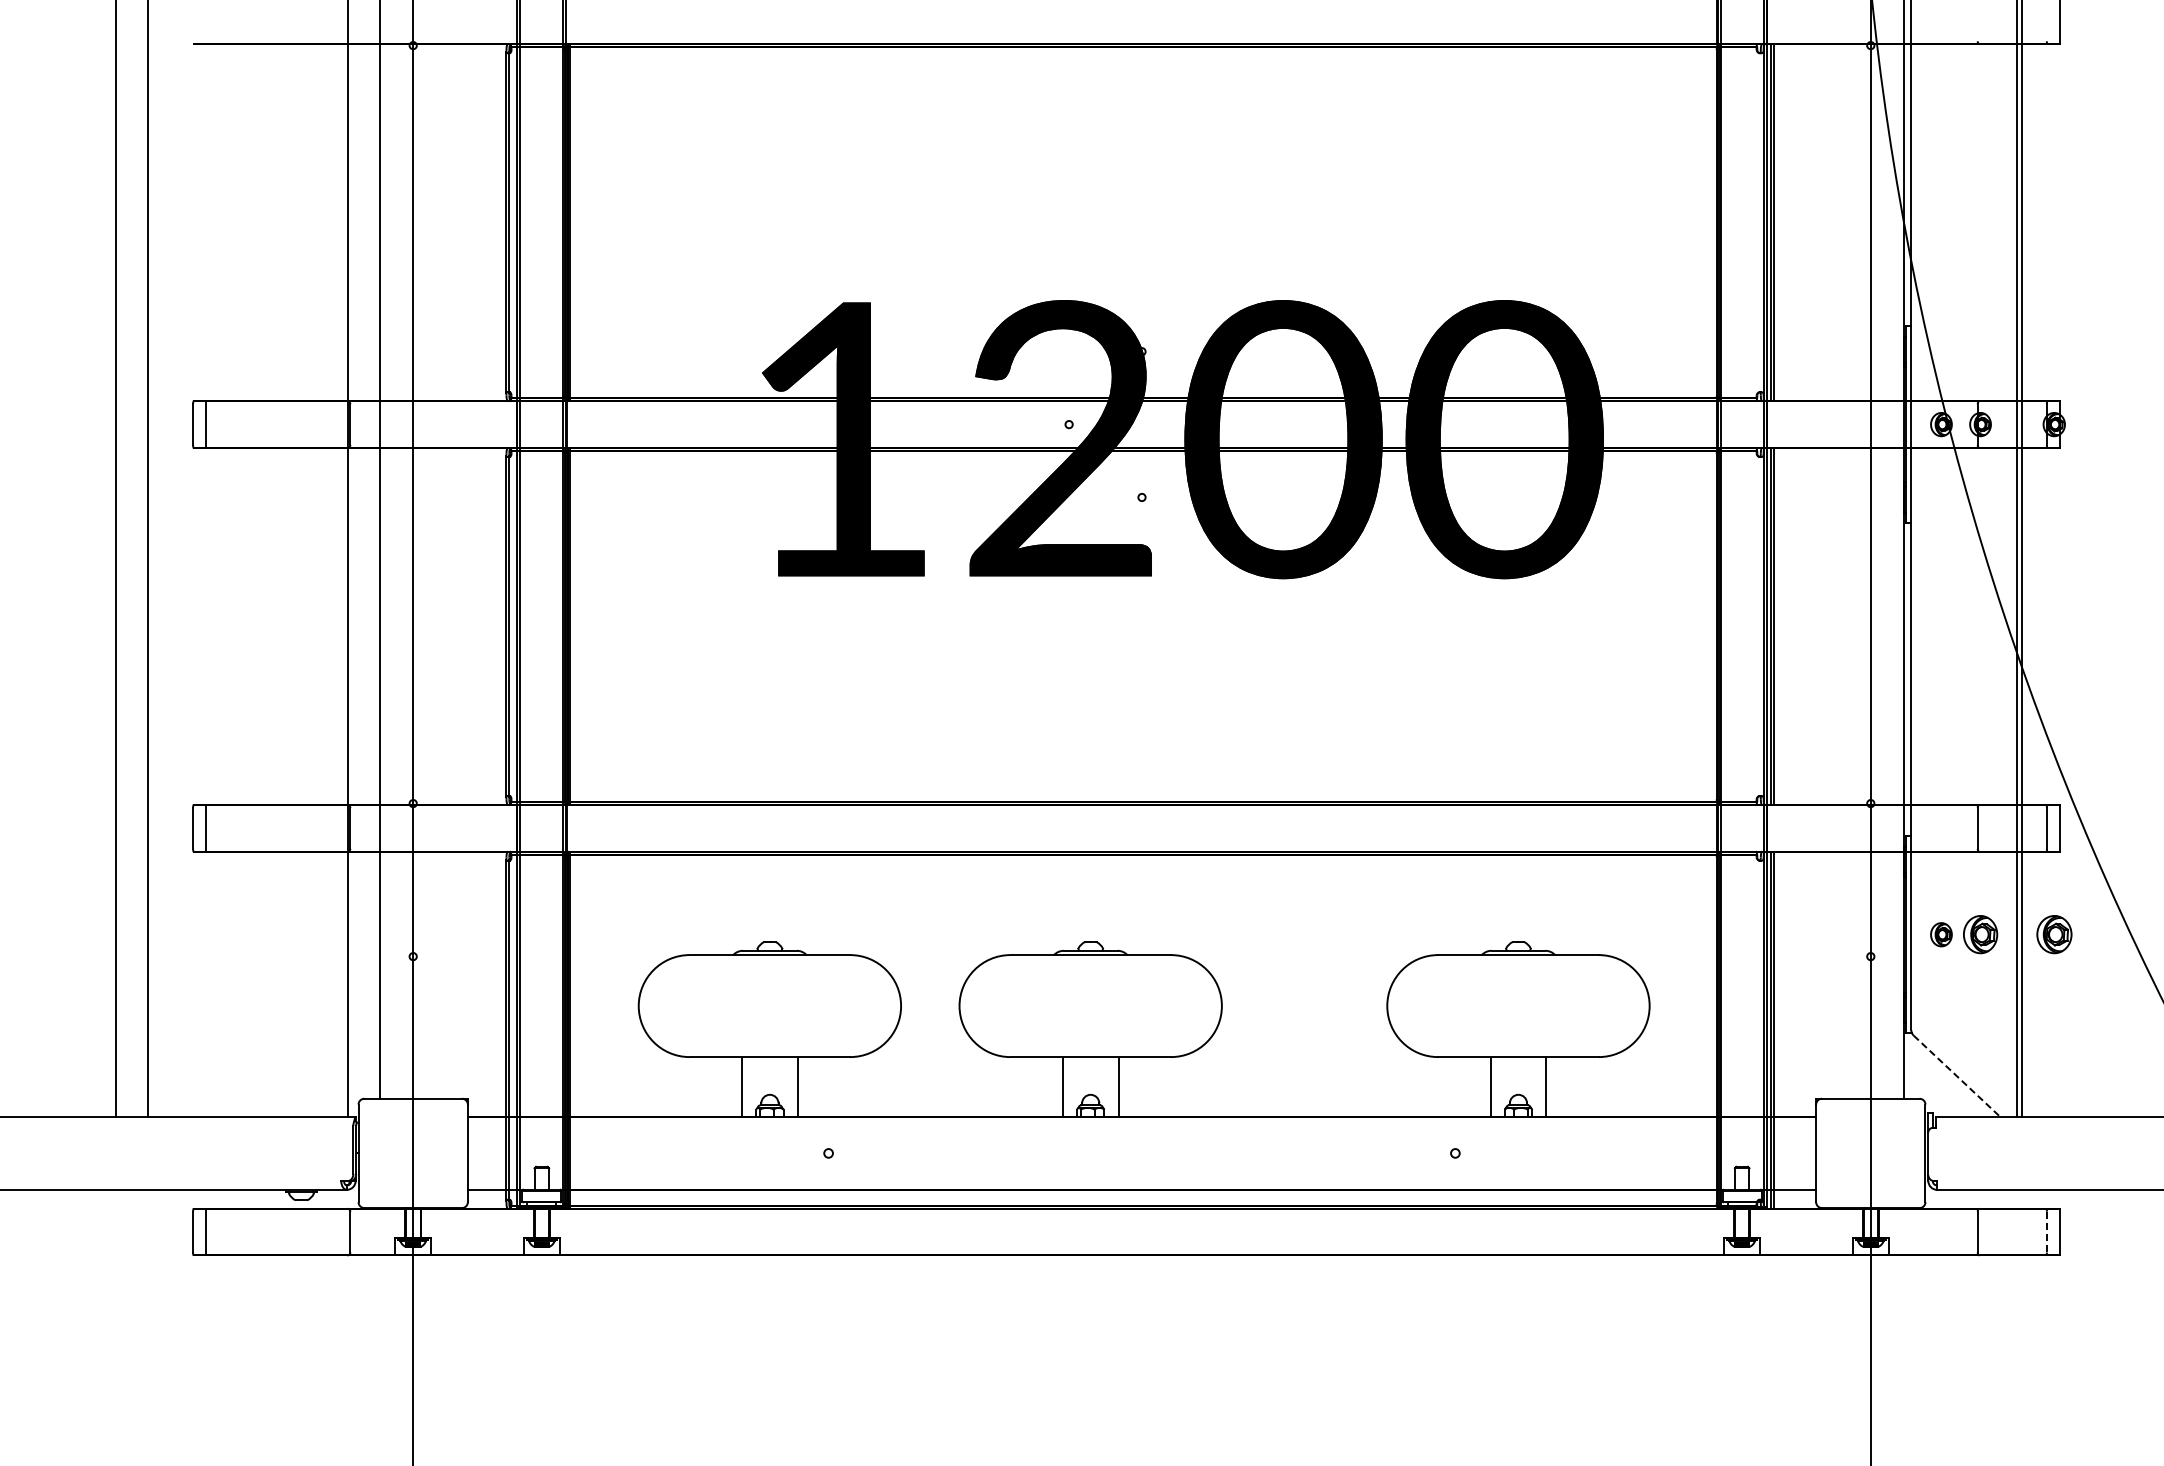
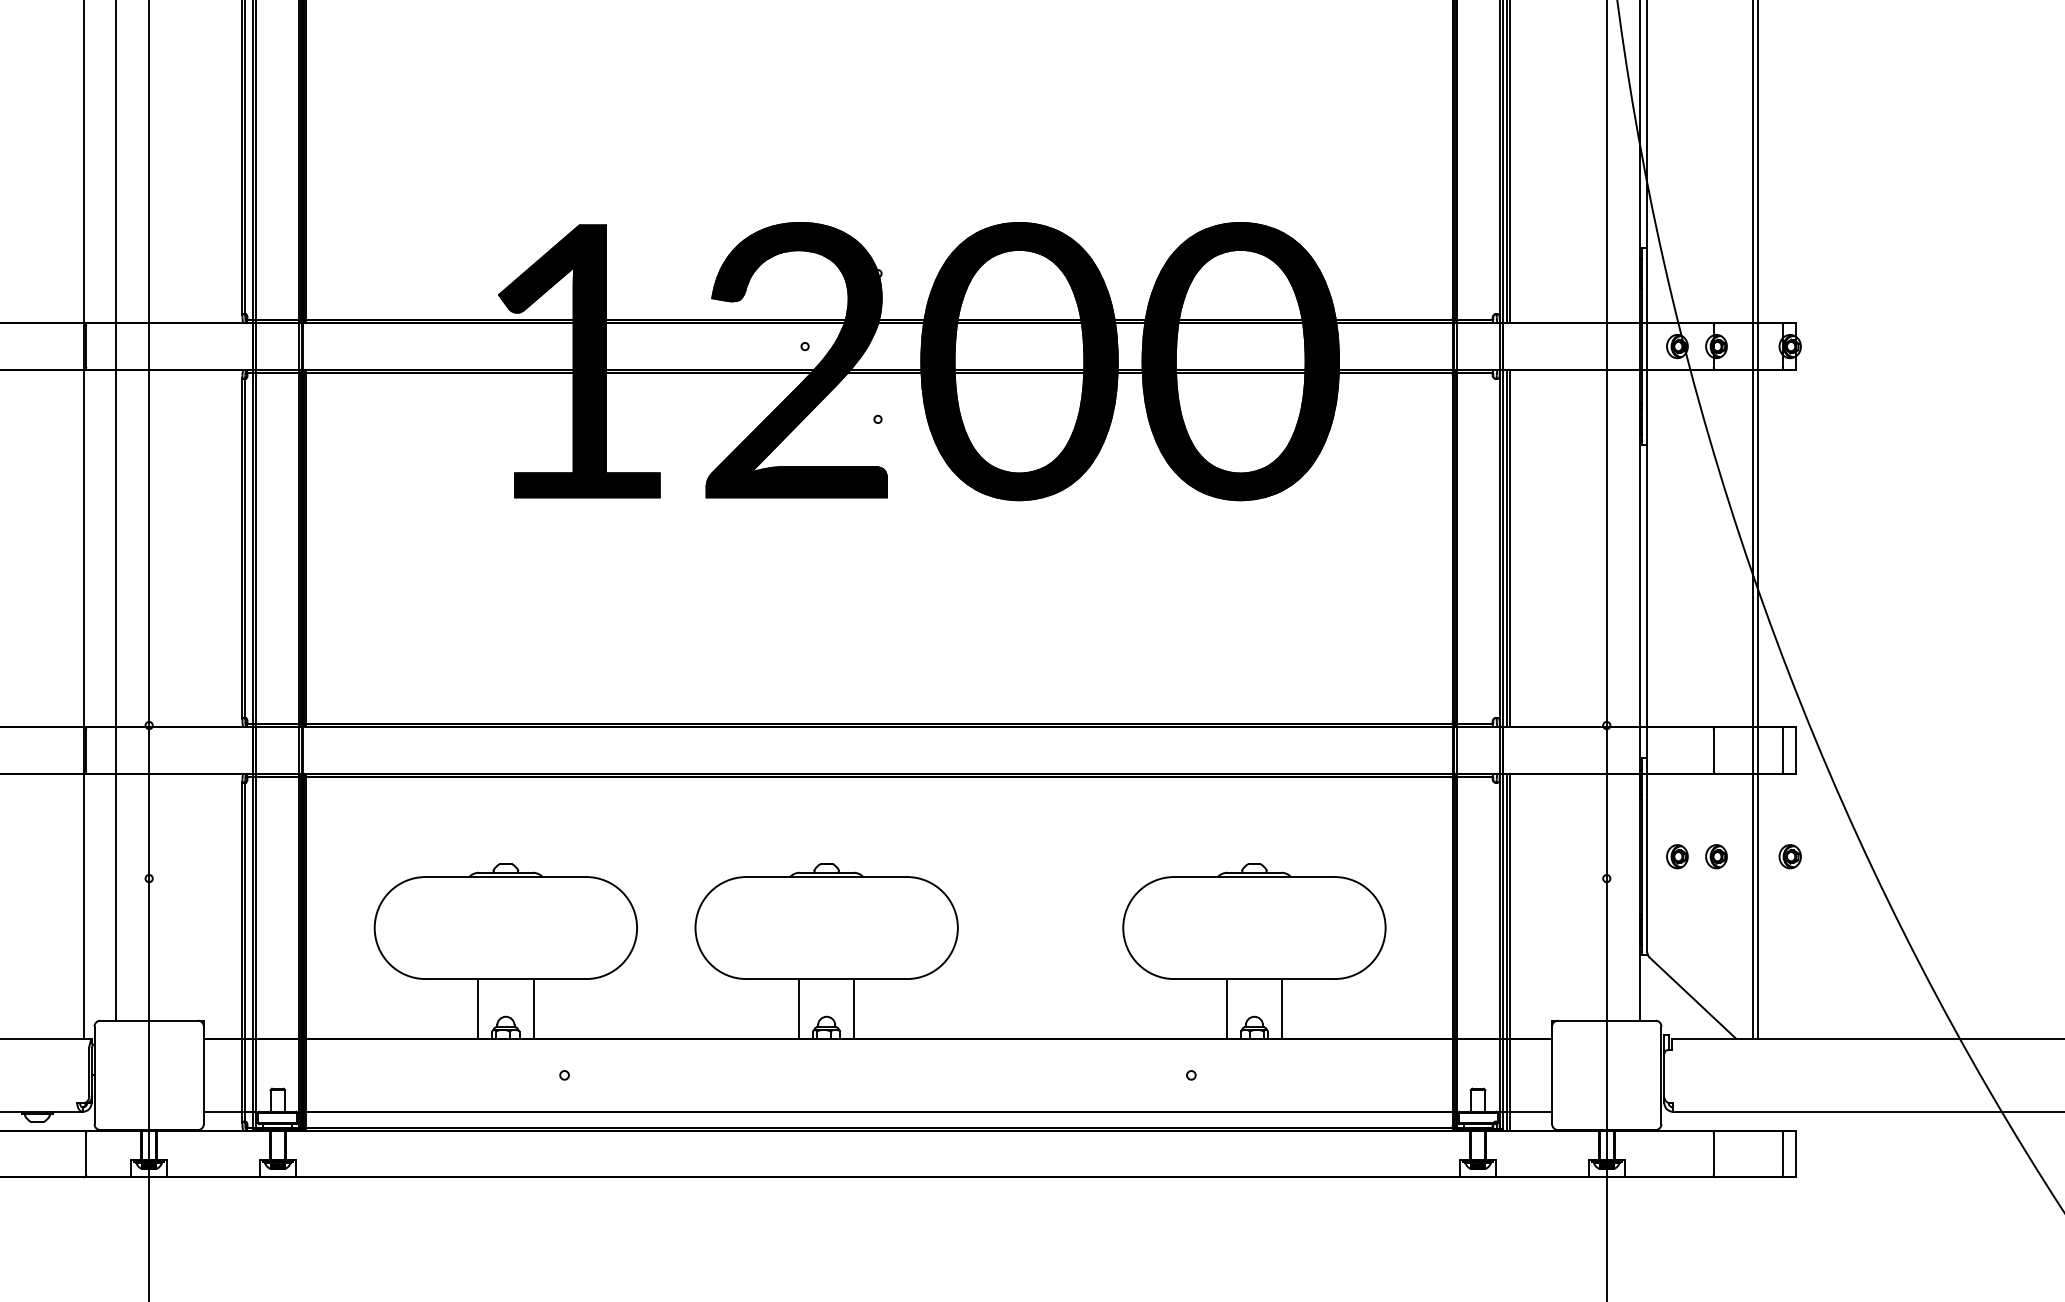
part: (1980, 934) -> (1716, 856), size x0.62
part: (2053, 934) -> (1789, 856), size x0.62
line: (1957, 1076) -> (1693, 998), dashed -> solid
line: (2046, 1232) -> (1782, 1154), dashed -> solid

